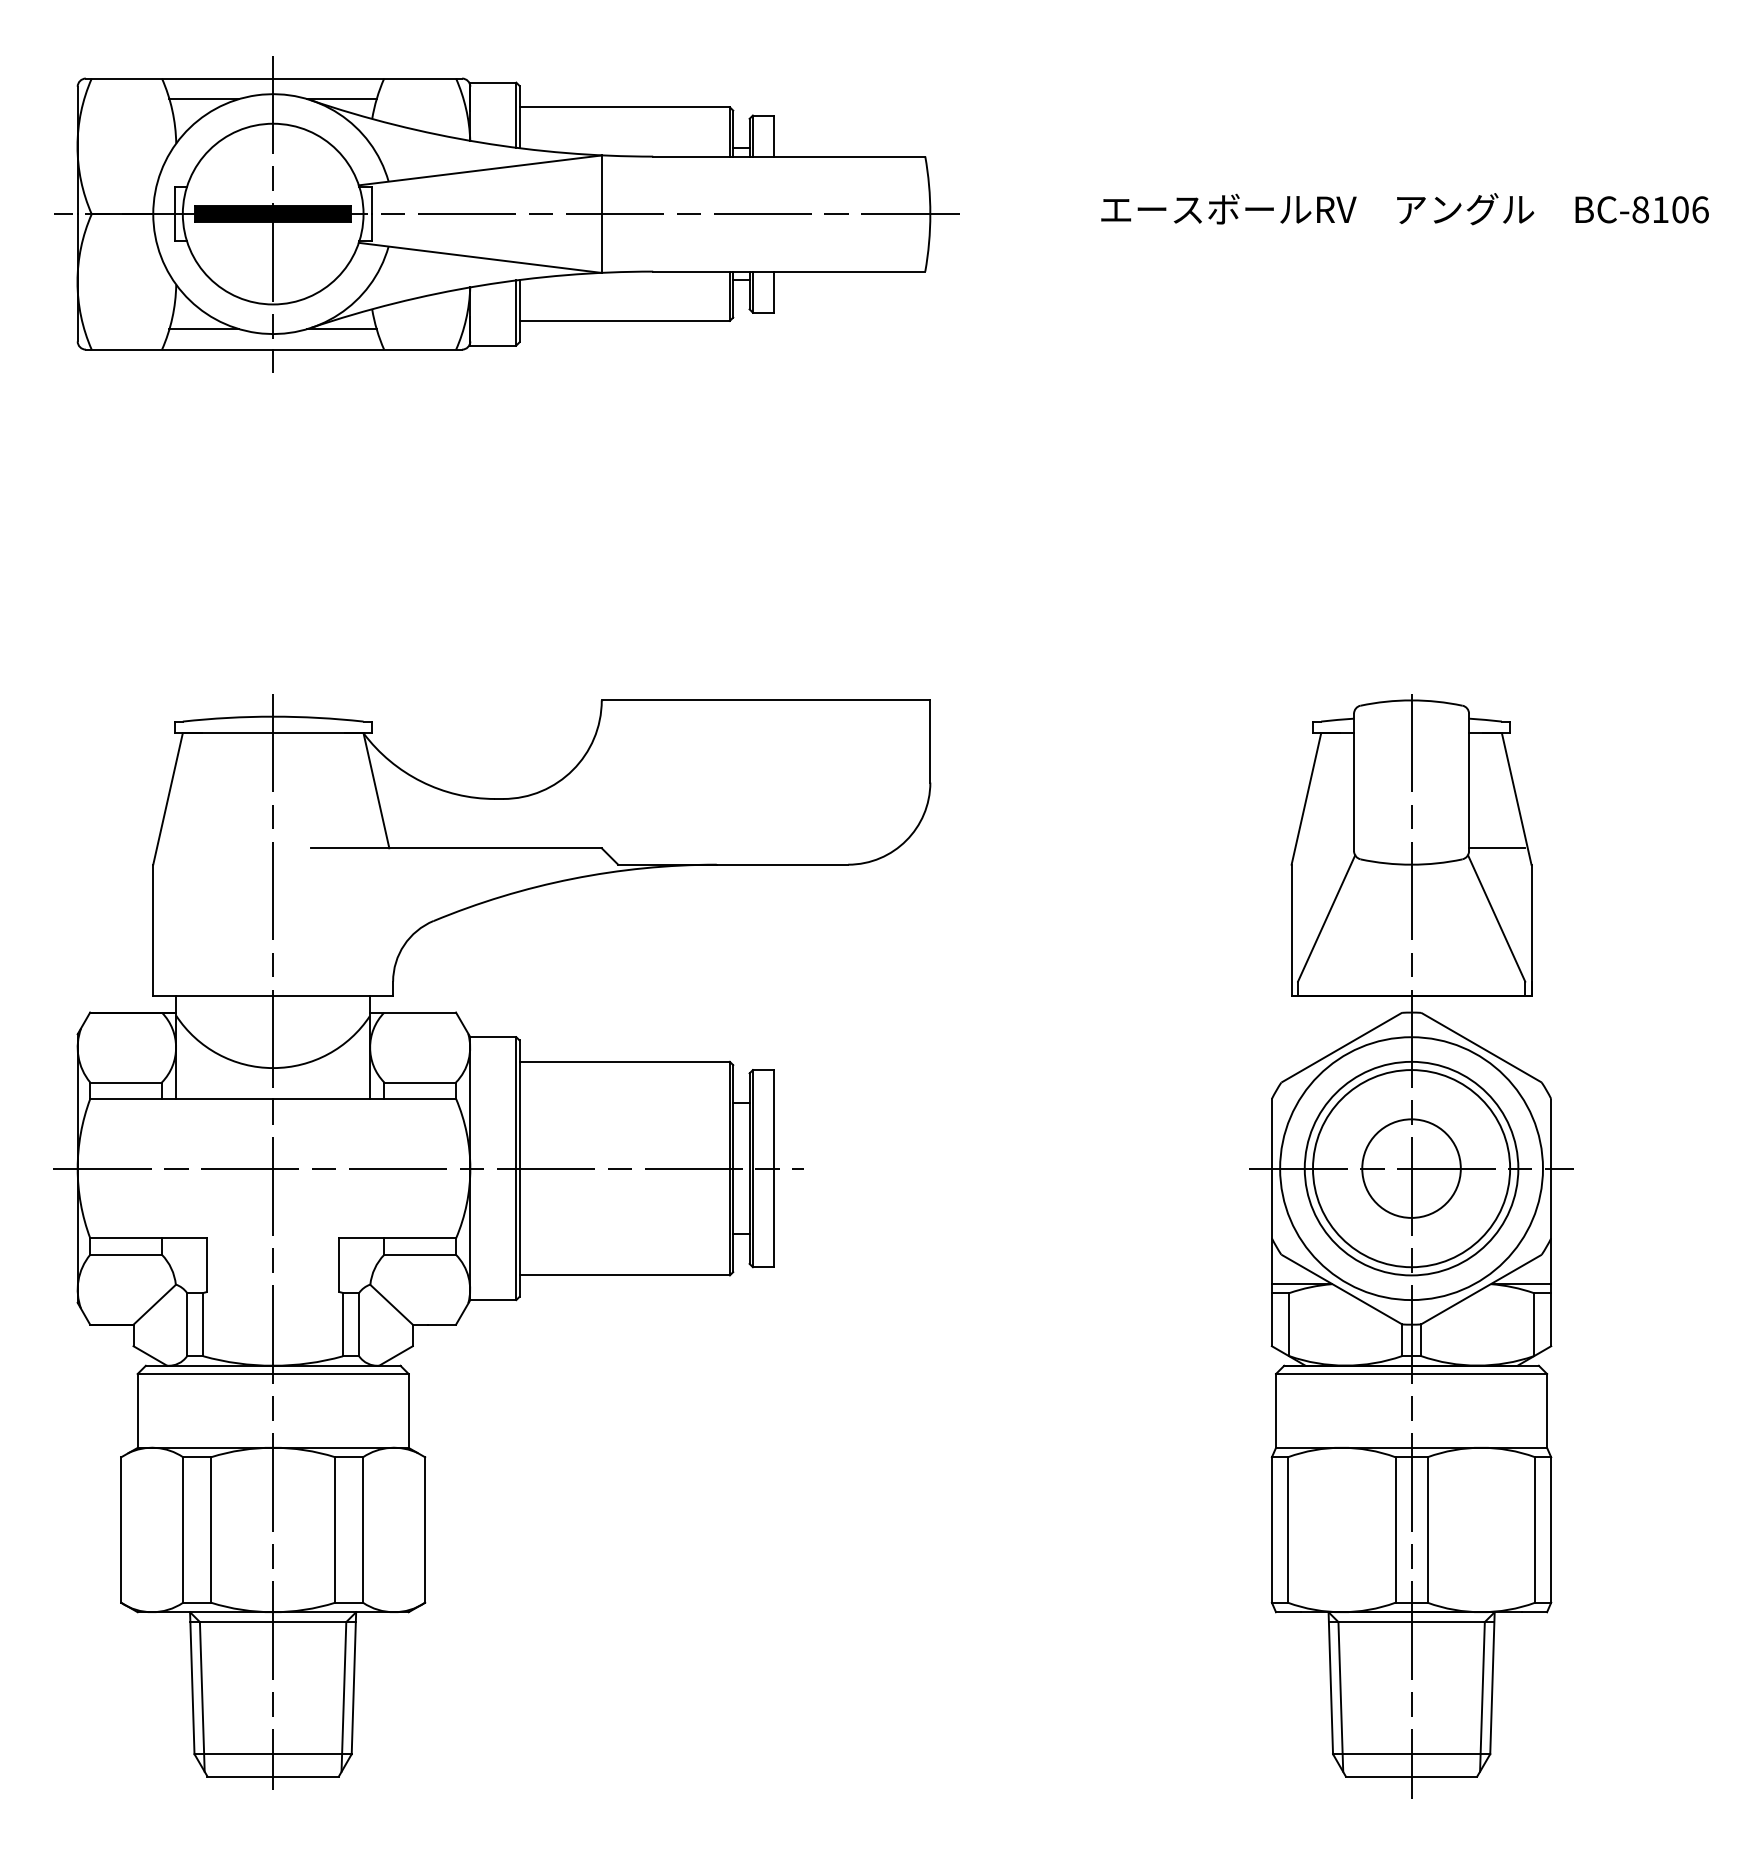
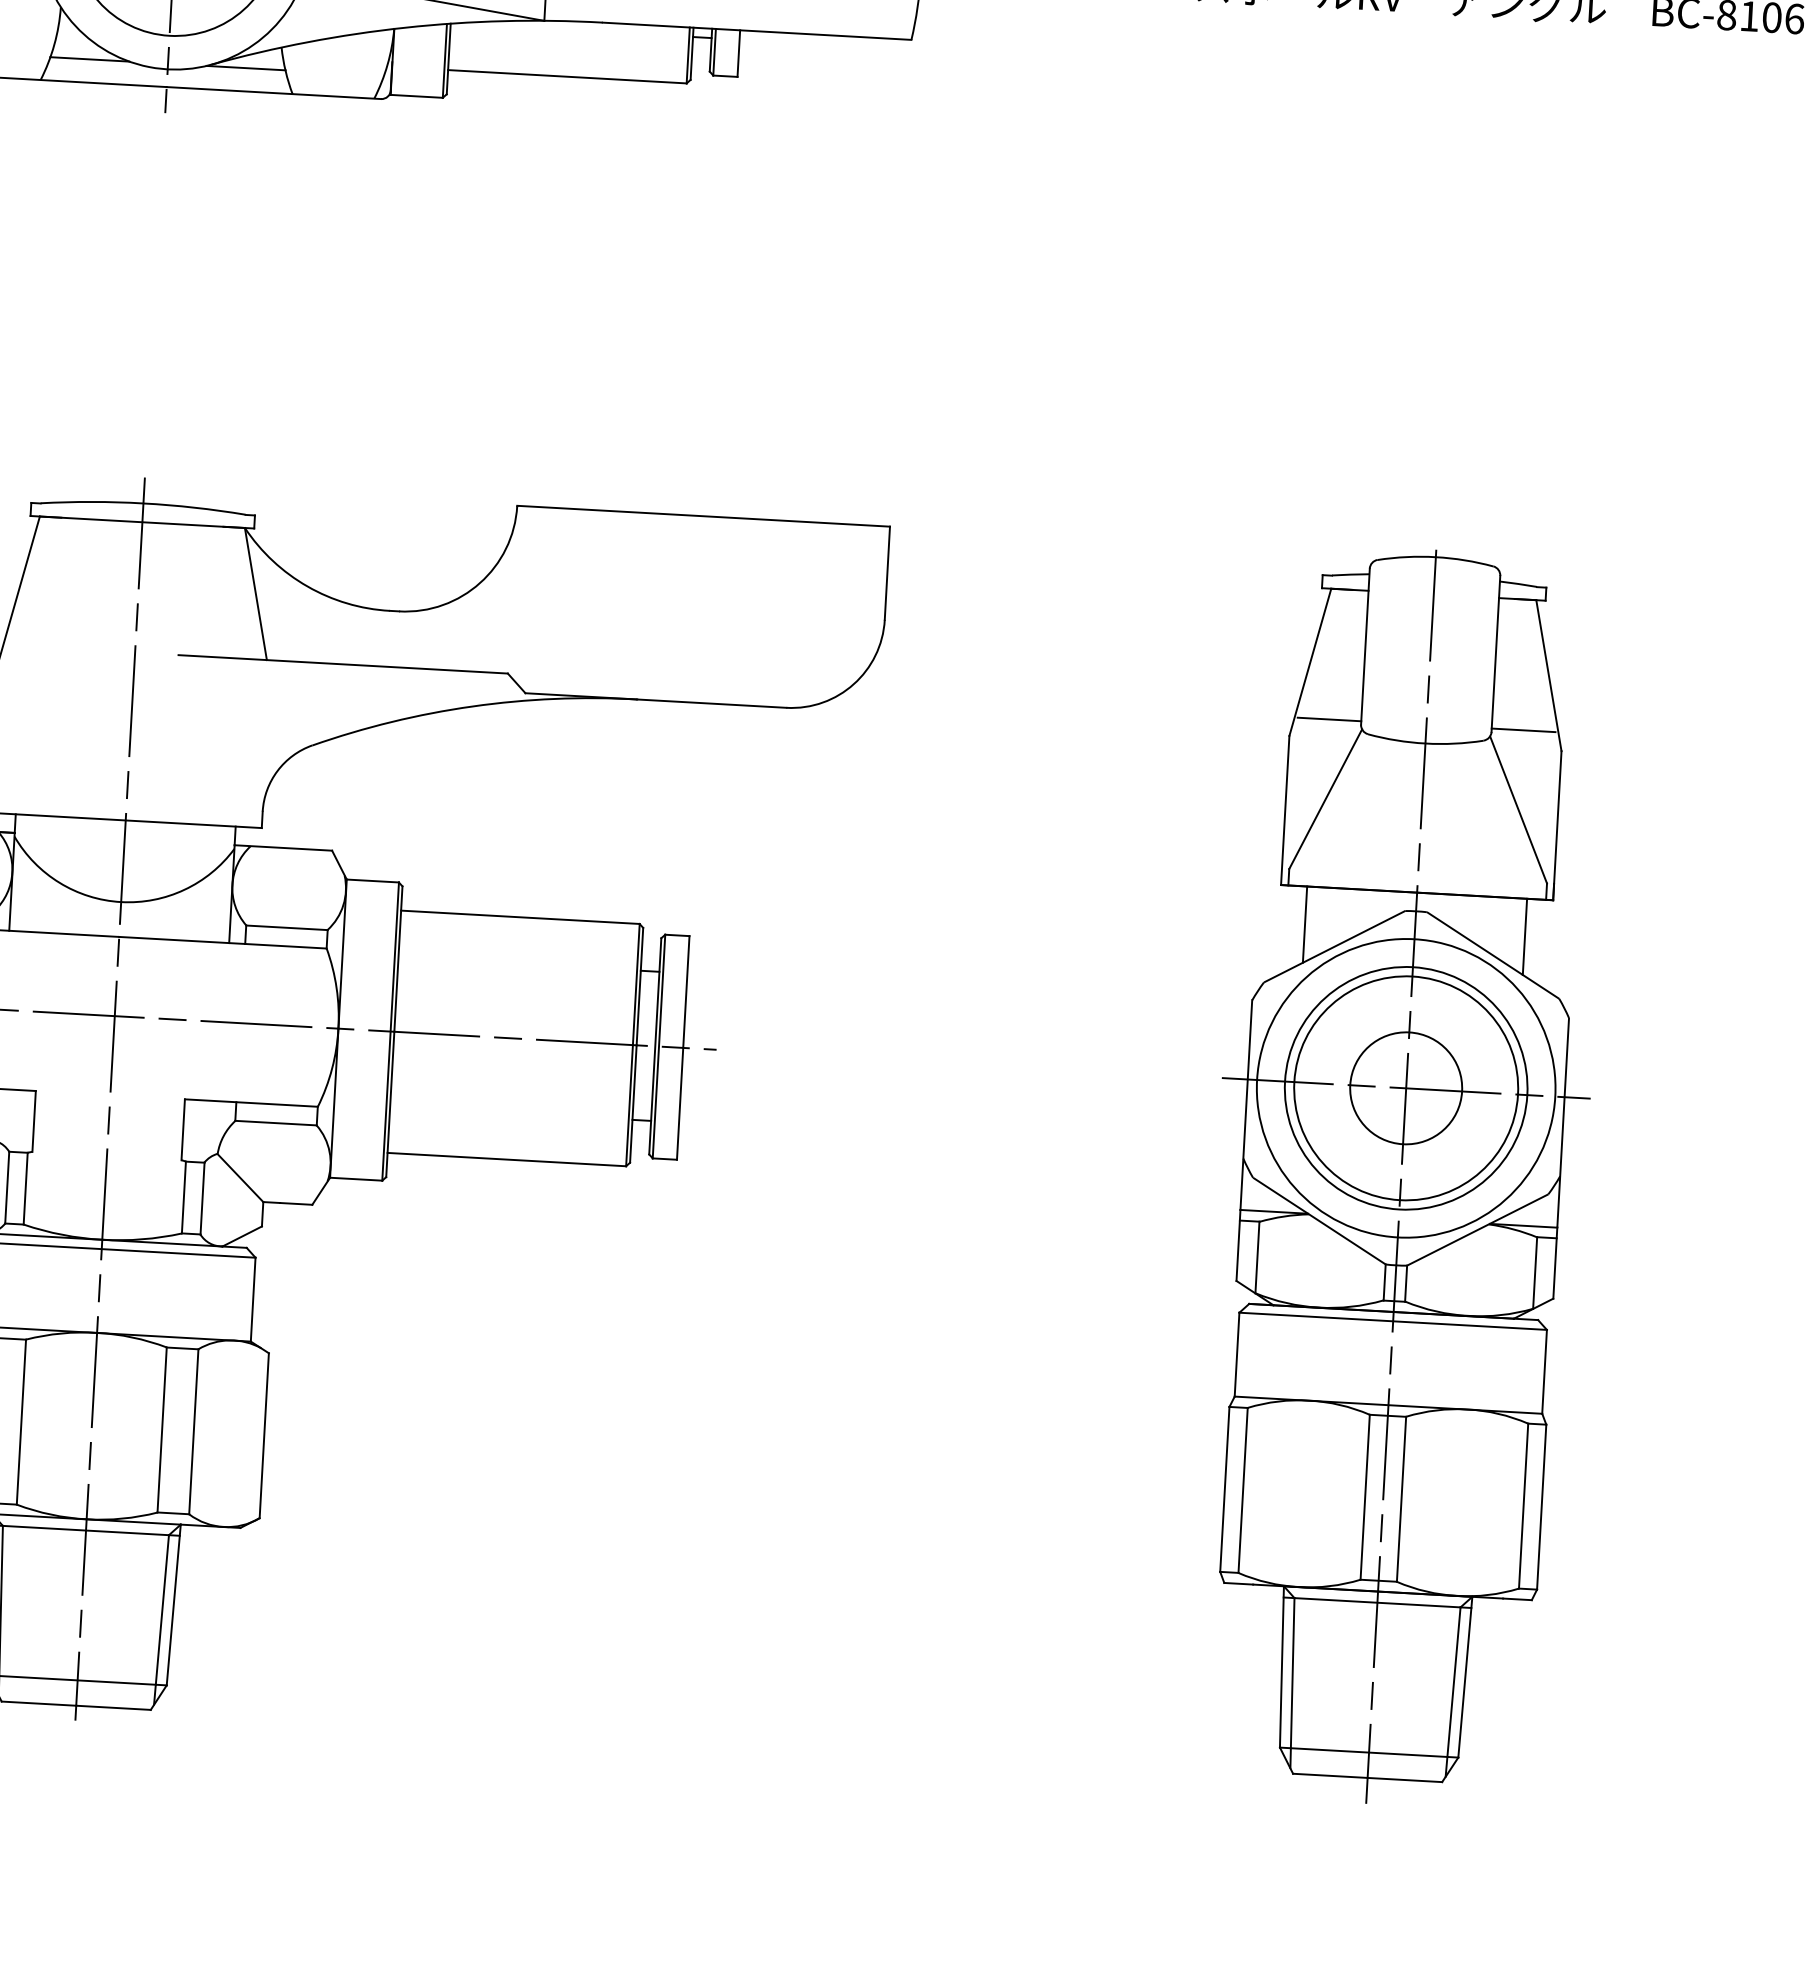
line: (1326, 848) -> (1329, 719), added
line: (1314, 1029) -> (1304, 924), added
line: (1508, 1029) -> (1524, 936), added

